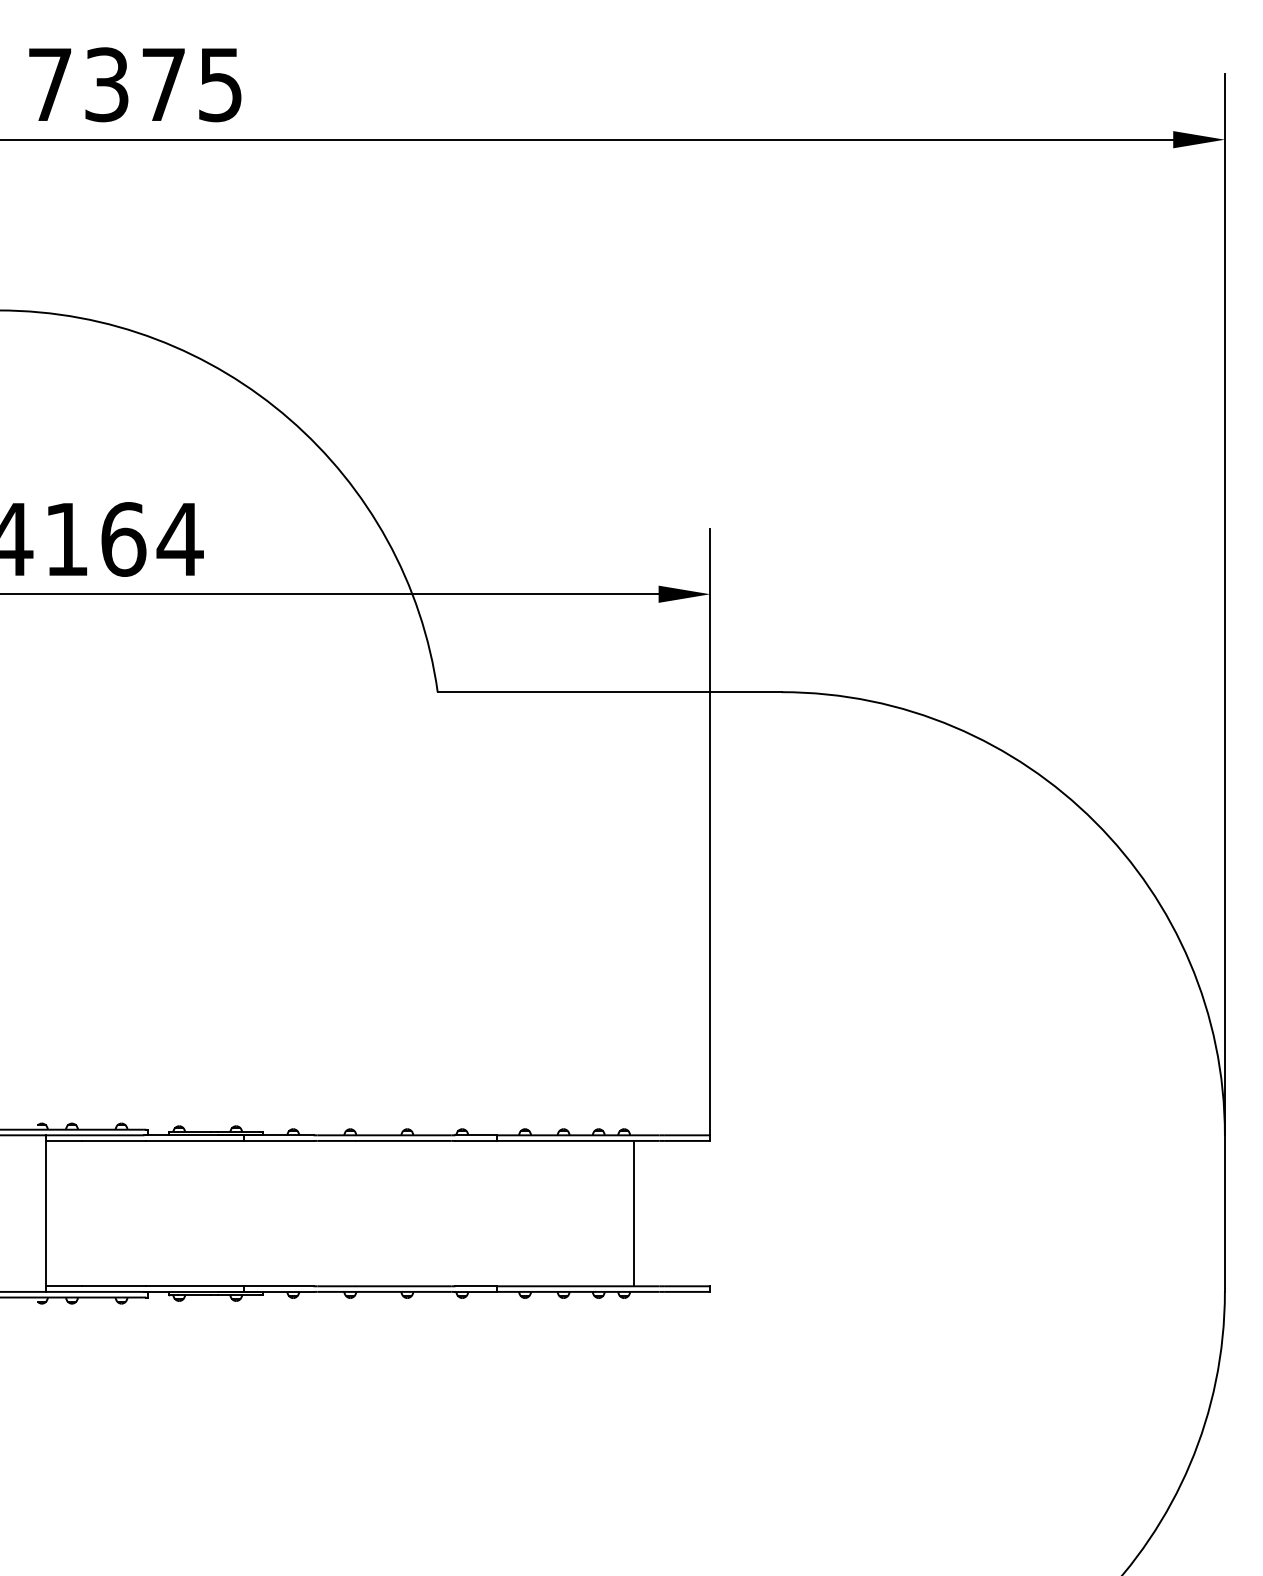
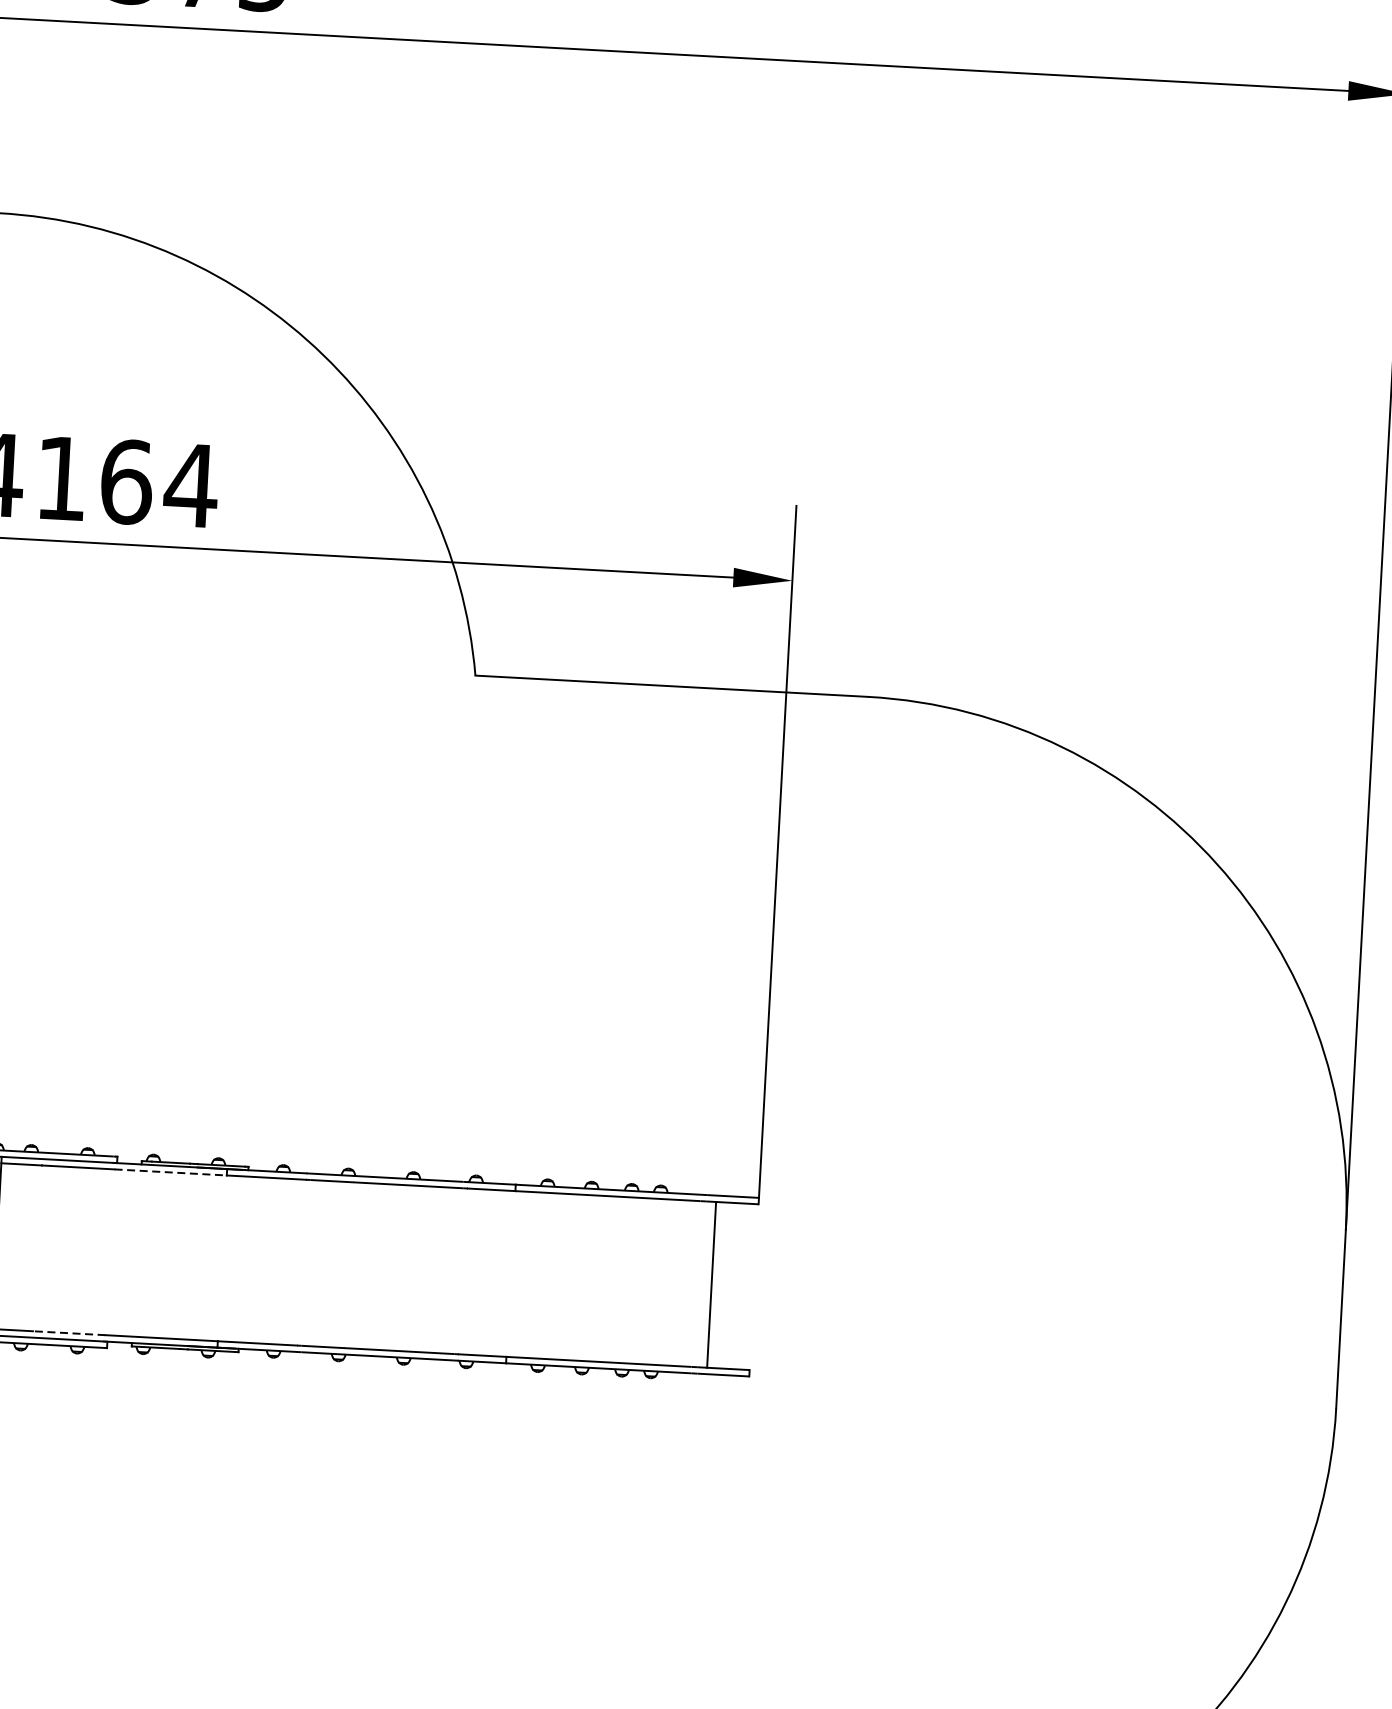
line: (195, 1140) -> (171, 1171), solid -> dashed
line: (634, 1213) -> (712, 1284), moved
line: (113, 1286) -> (68, 1333), solid -> dashed

